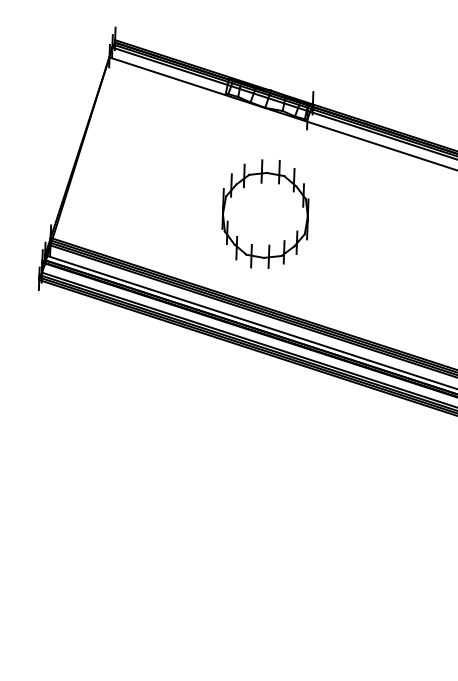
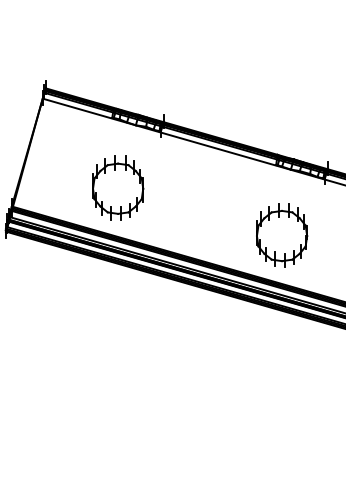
part: (266, 213) -> (118, 187), moved

